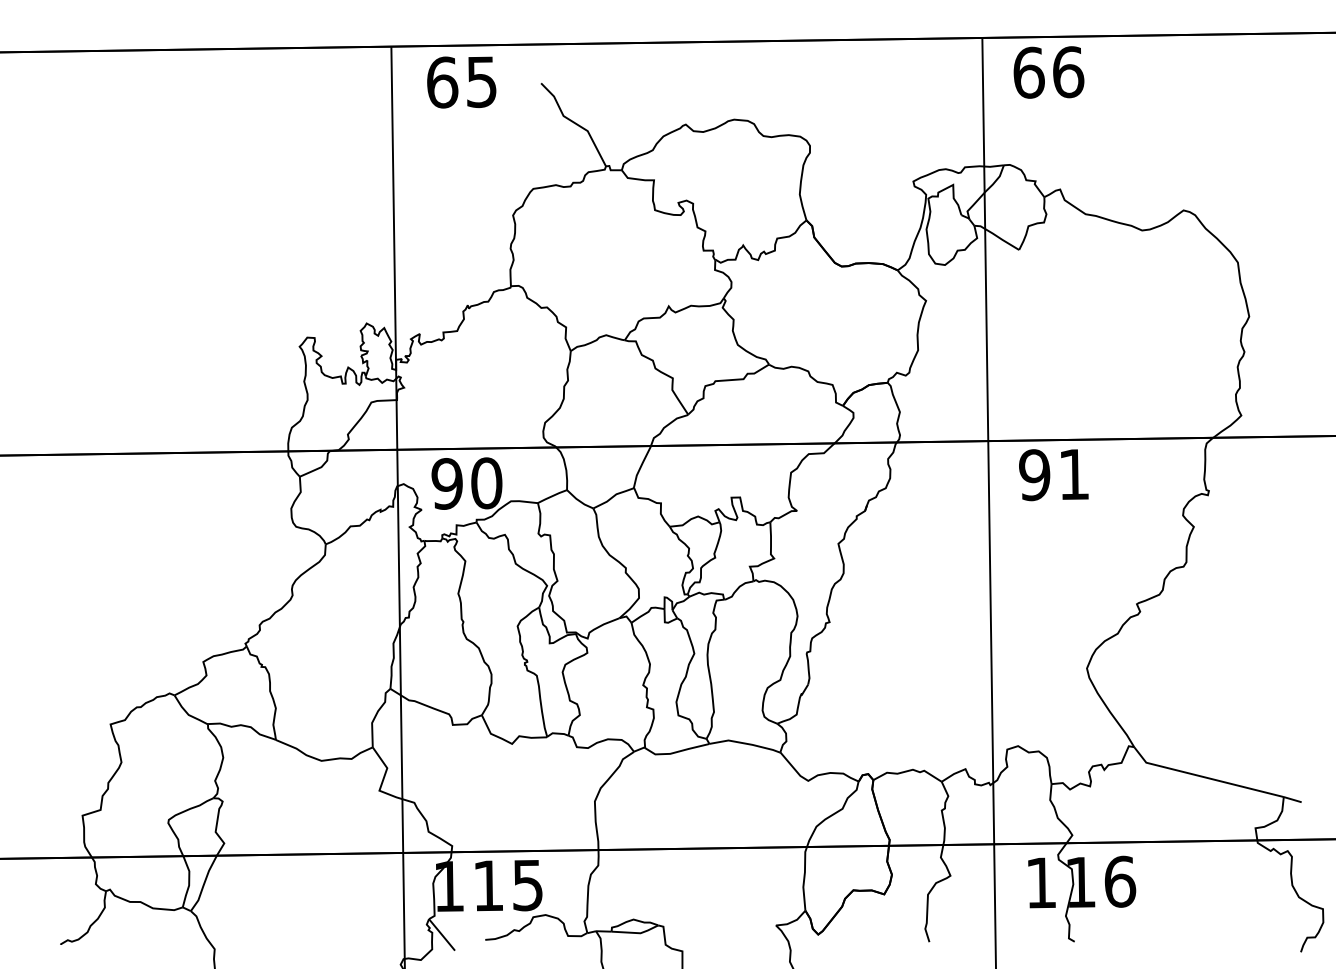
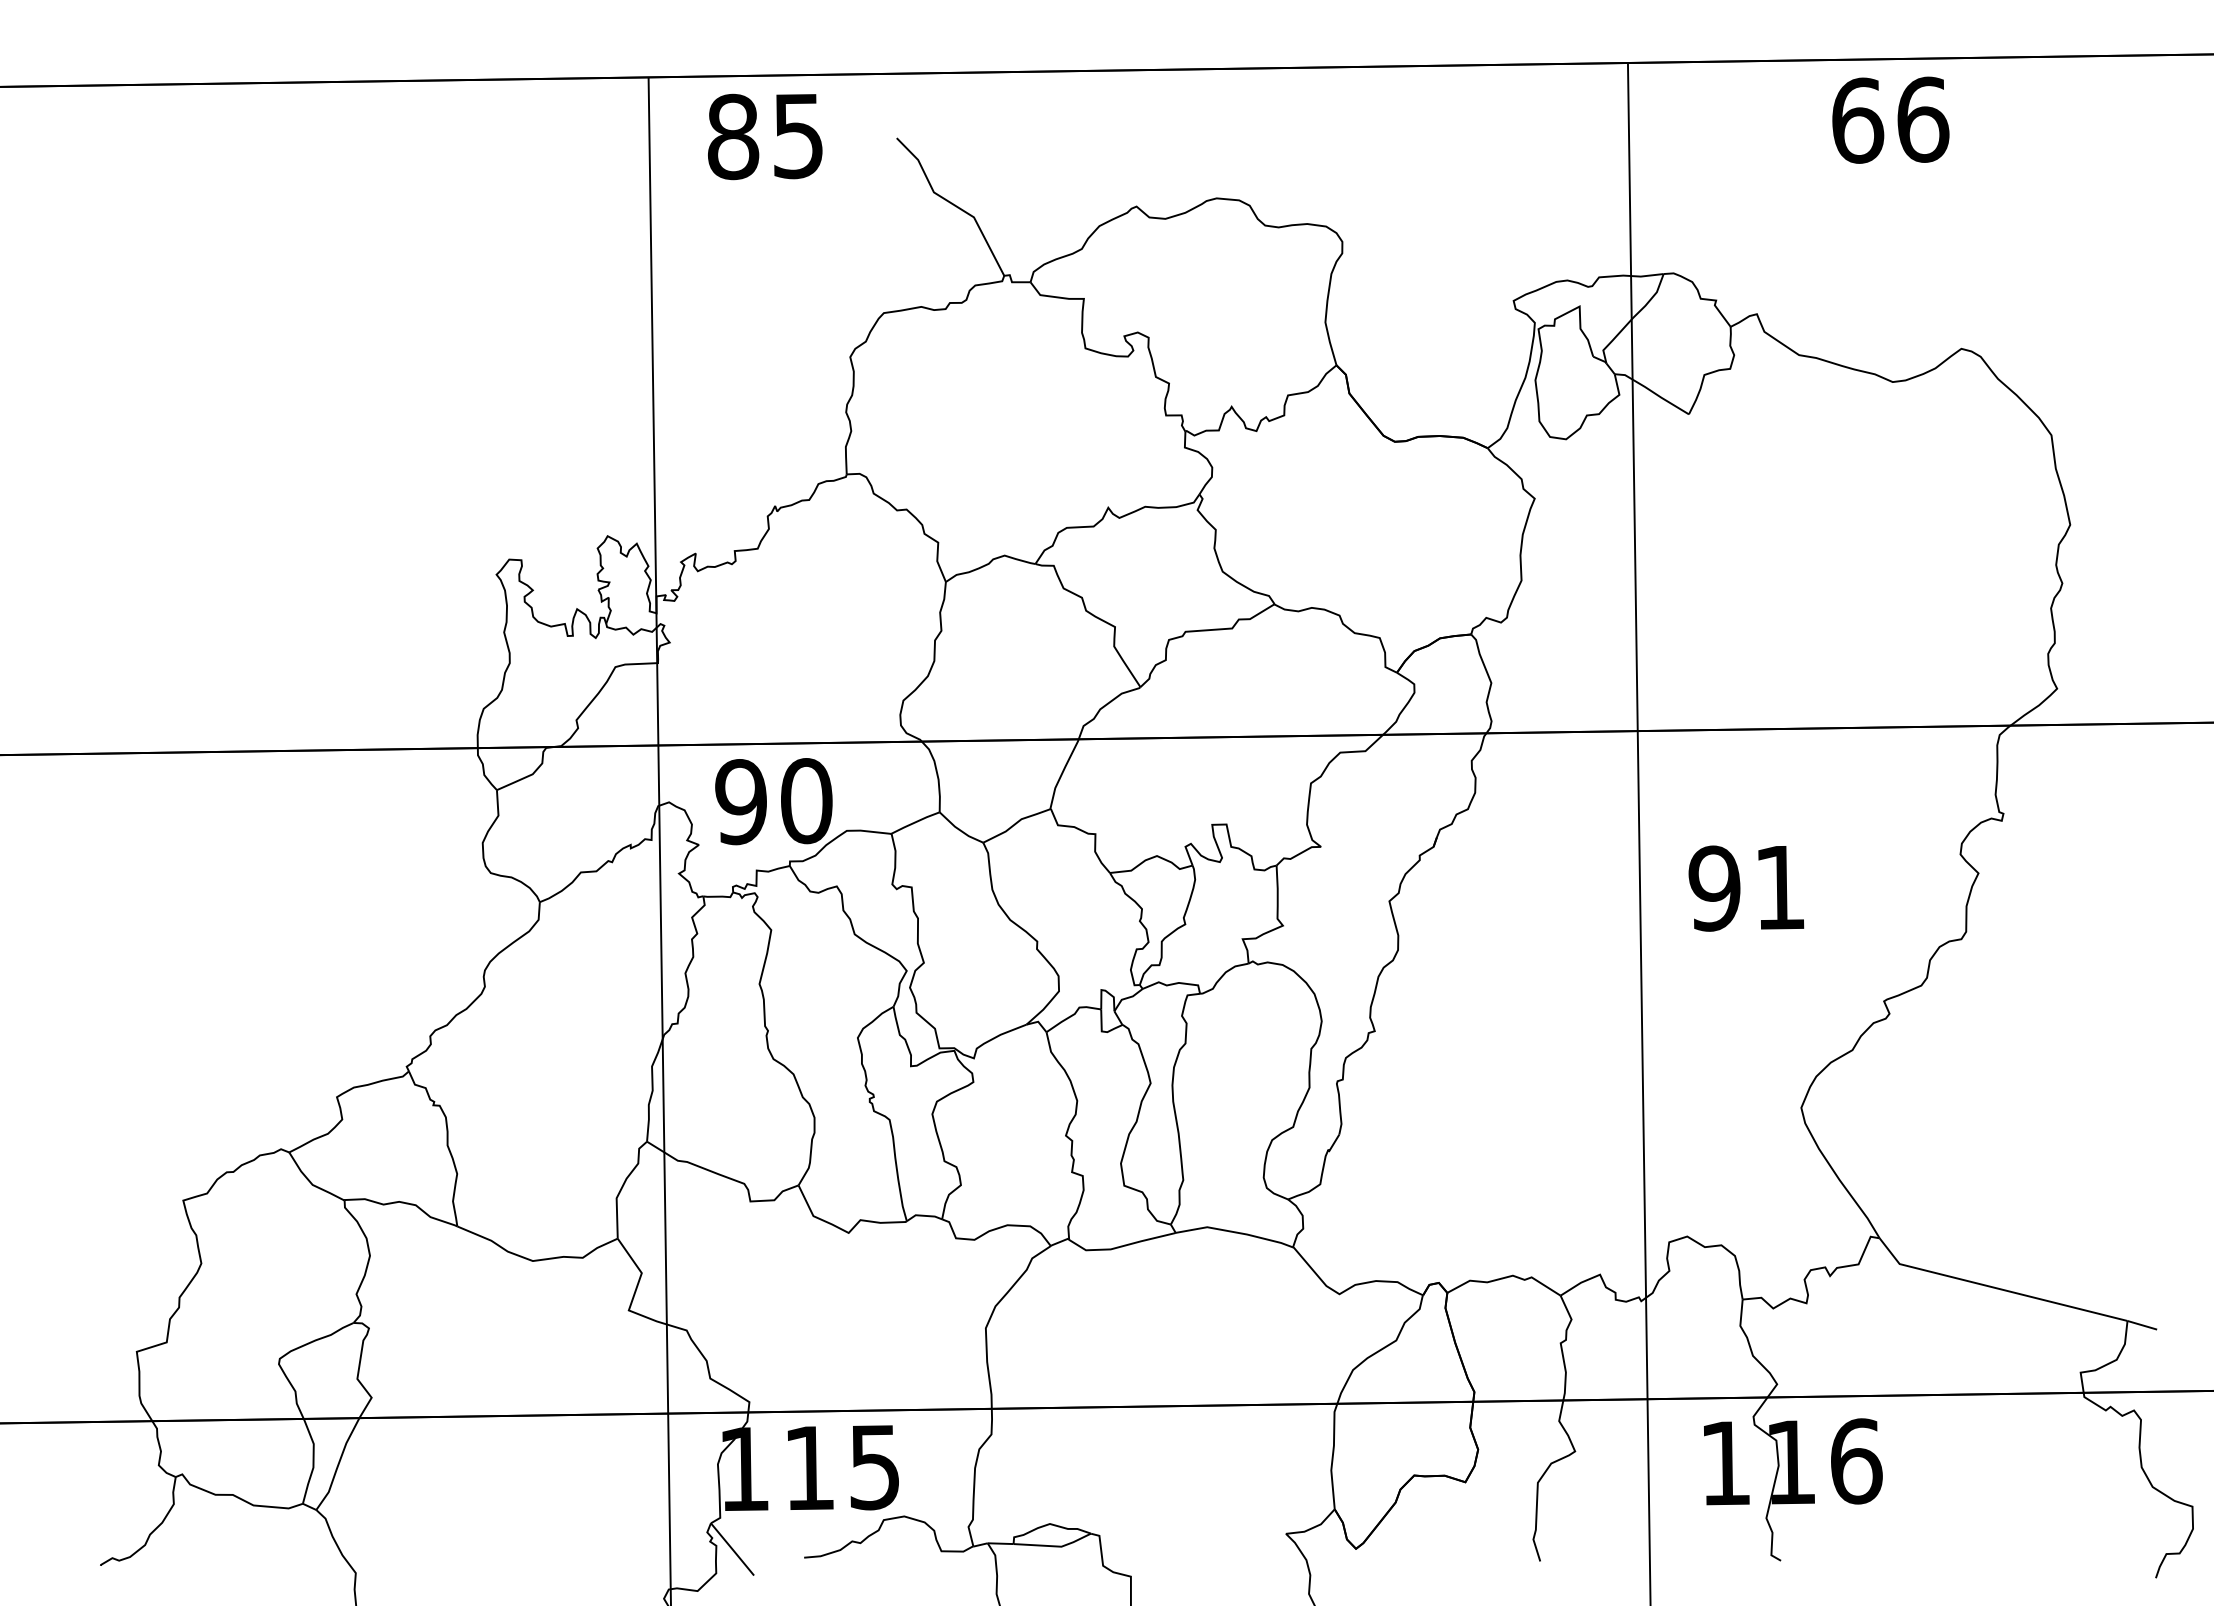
text: (1048, 72) -> (1890, 120), moved
text: (442, 82) -> (733, 136), 65 -> 85
text: (1053, 475) -> (1745, 889), moved

